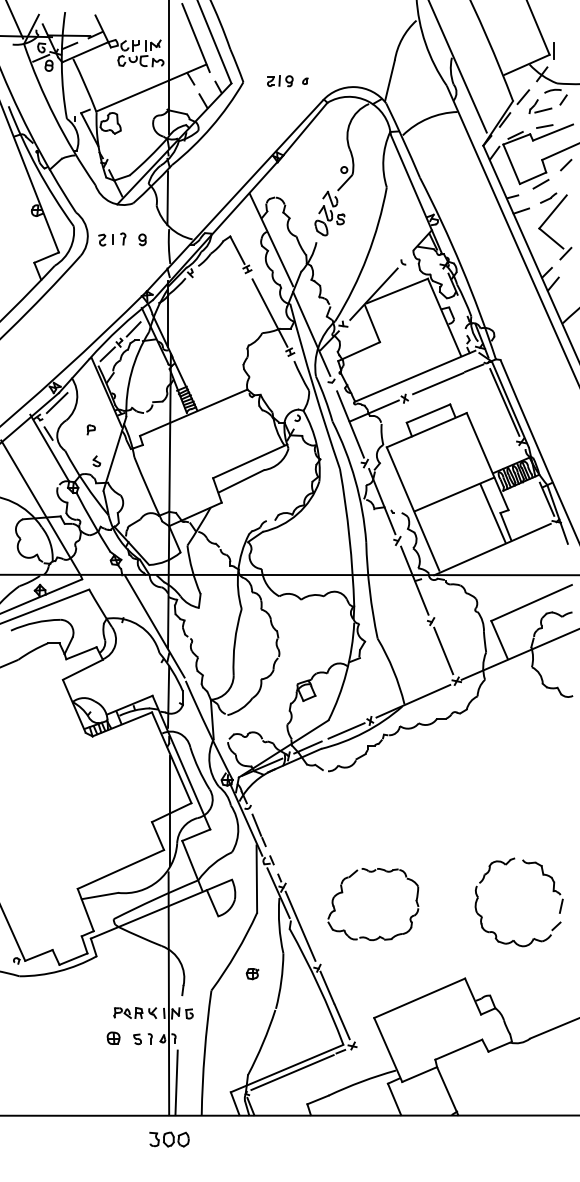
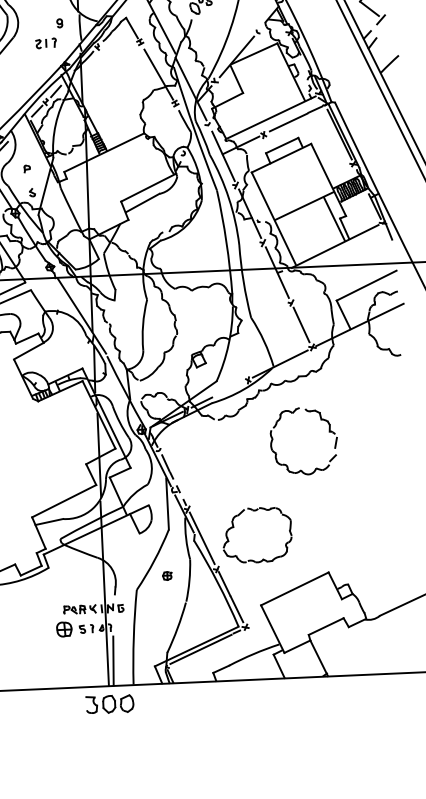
part: (112, 239) -> (46, 43), moved
line: (346, 730) -> (230, 388), removed
part: (552, 891) -> (328, 431), moved
part: (379, 935) -> (263, 558), moved
part: (113, 1037) -> (64, 628), size x1.6
part: (169, 1139) -> (109, 704), size x1.6

